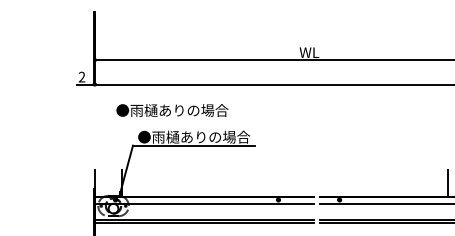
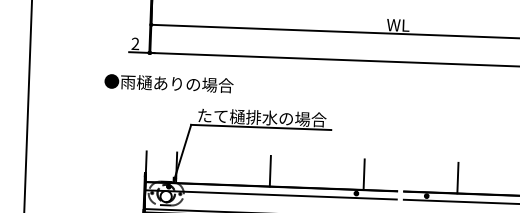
text: (172, 110) -> (169, 83), moved
text: (172, 136) -> (237, 116), ●雨樋ありの場合 -> たて樋排水の場合
line: (203, 183) -> (270, 171), added
line: (284, 183) -> (364, 174), added
line: (366, 183) -> (458, 178), added

